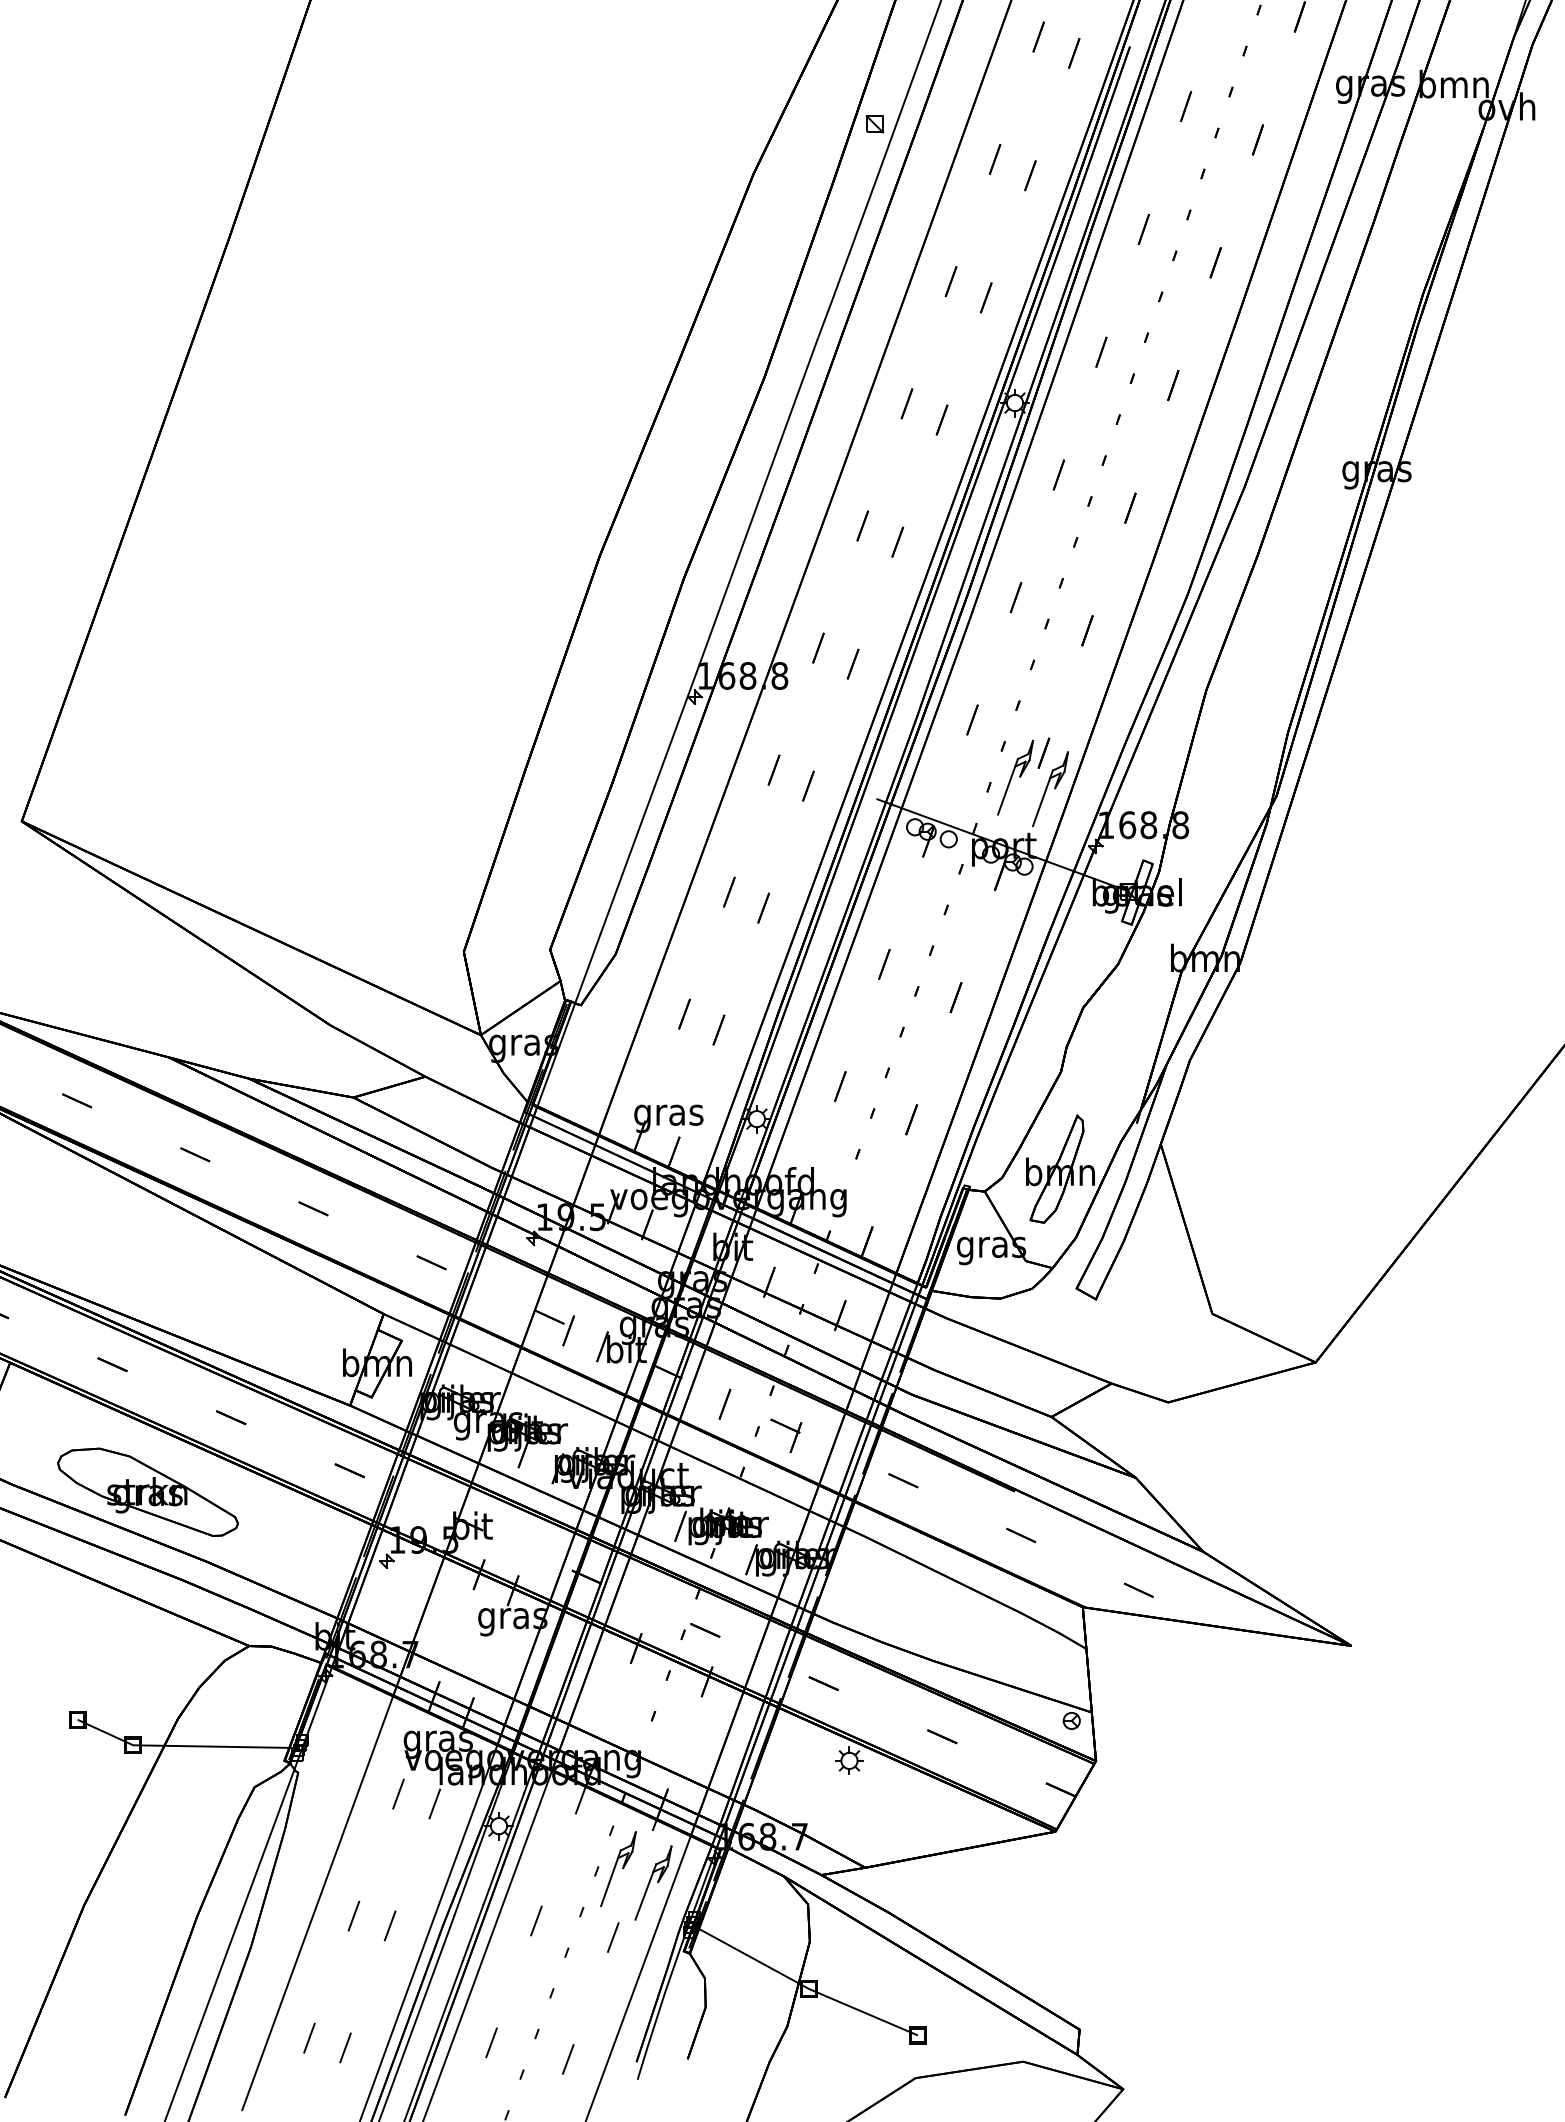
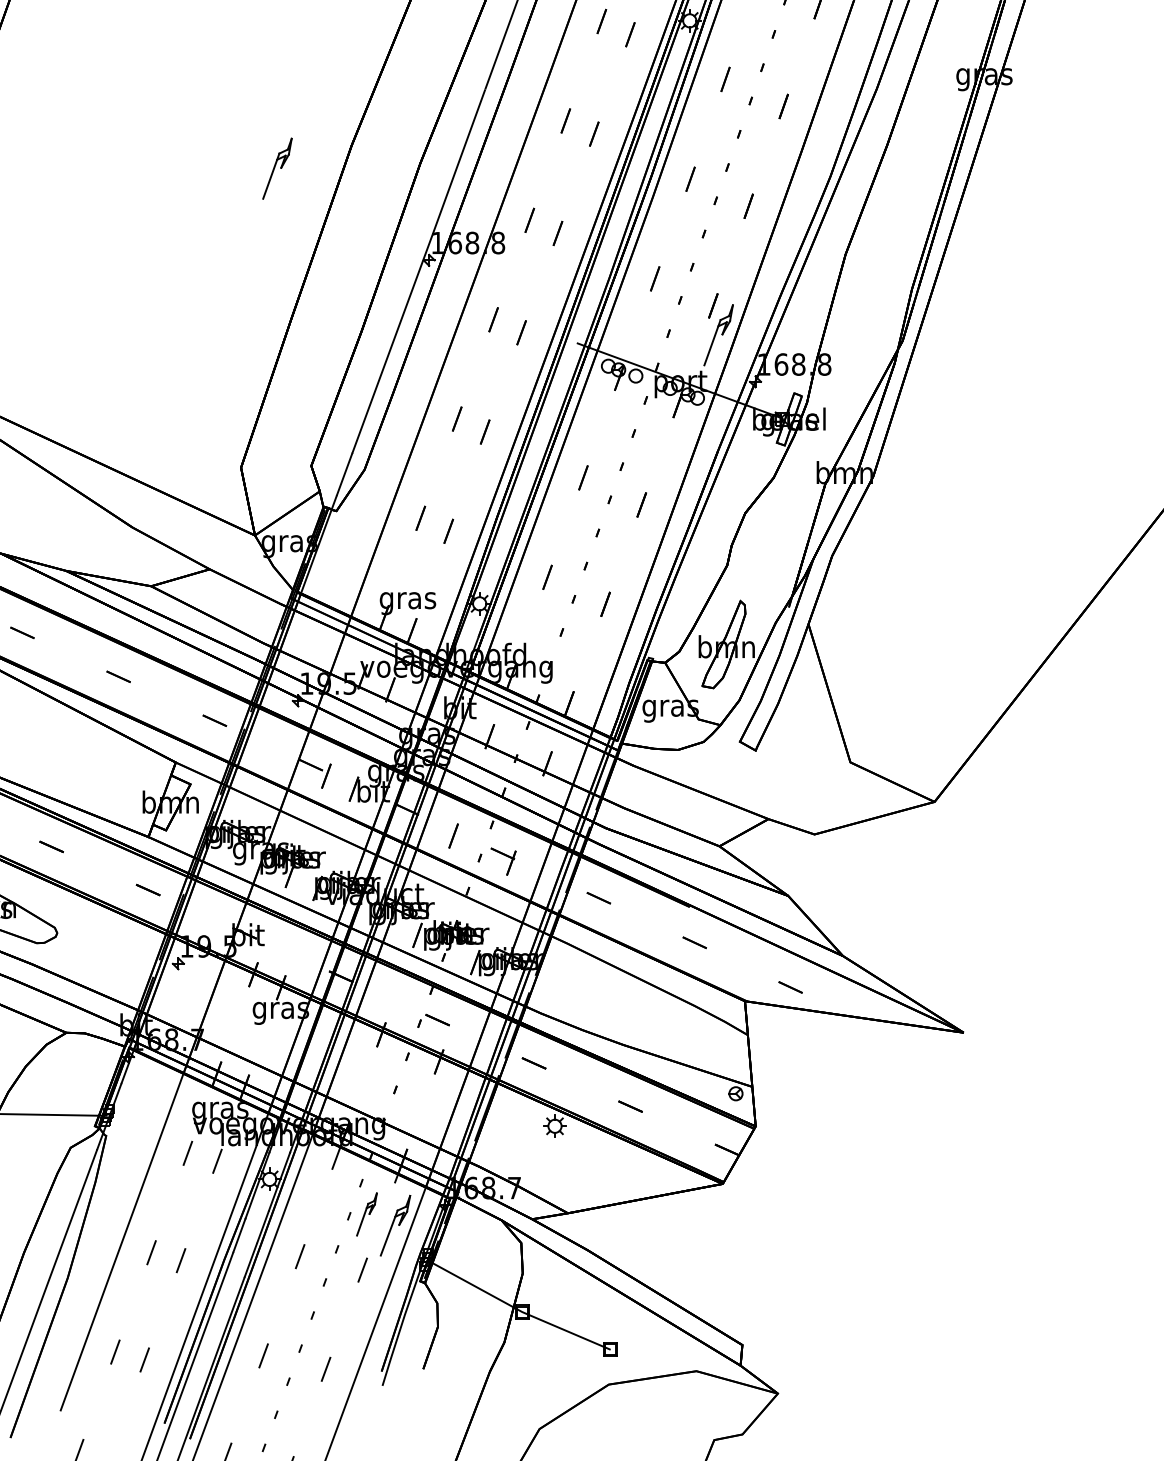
part: (1015, 777) -> (277, 168), moved
part: (618, 1869) -> (366, 1214), size x0.7

